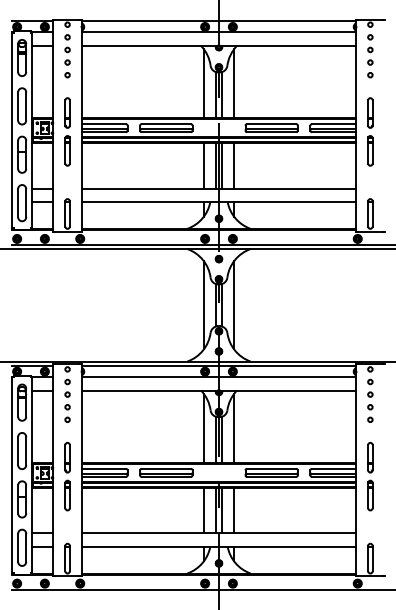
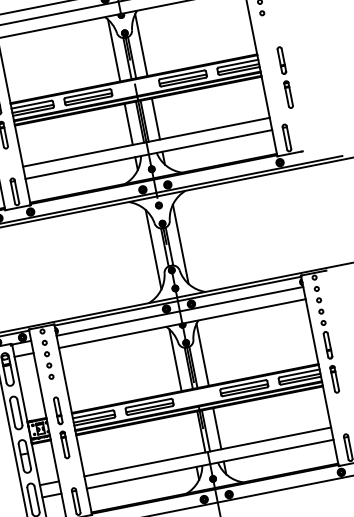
part: (370, 131) -> (285, 77), moved
part: (370, 476) -> (331, 362), moved
line: (203, 510) -> (189, 434), removed

